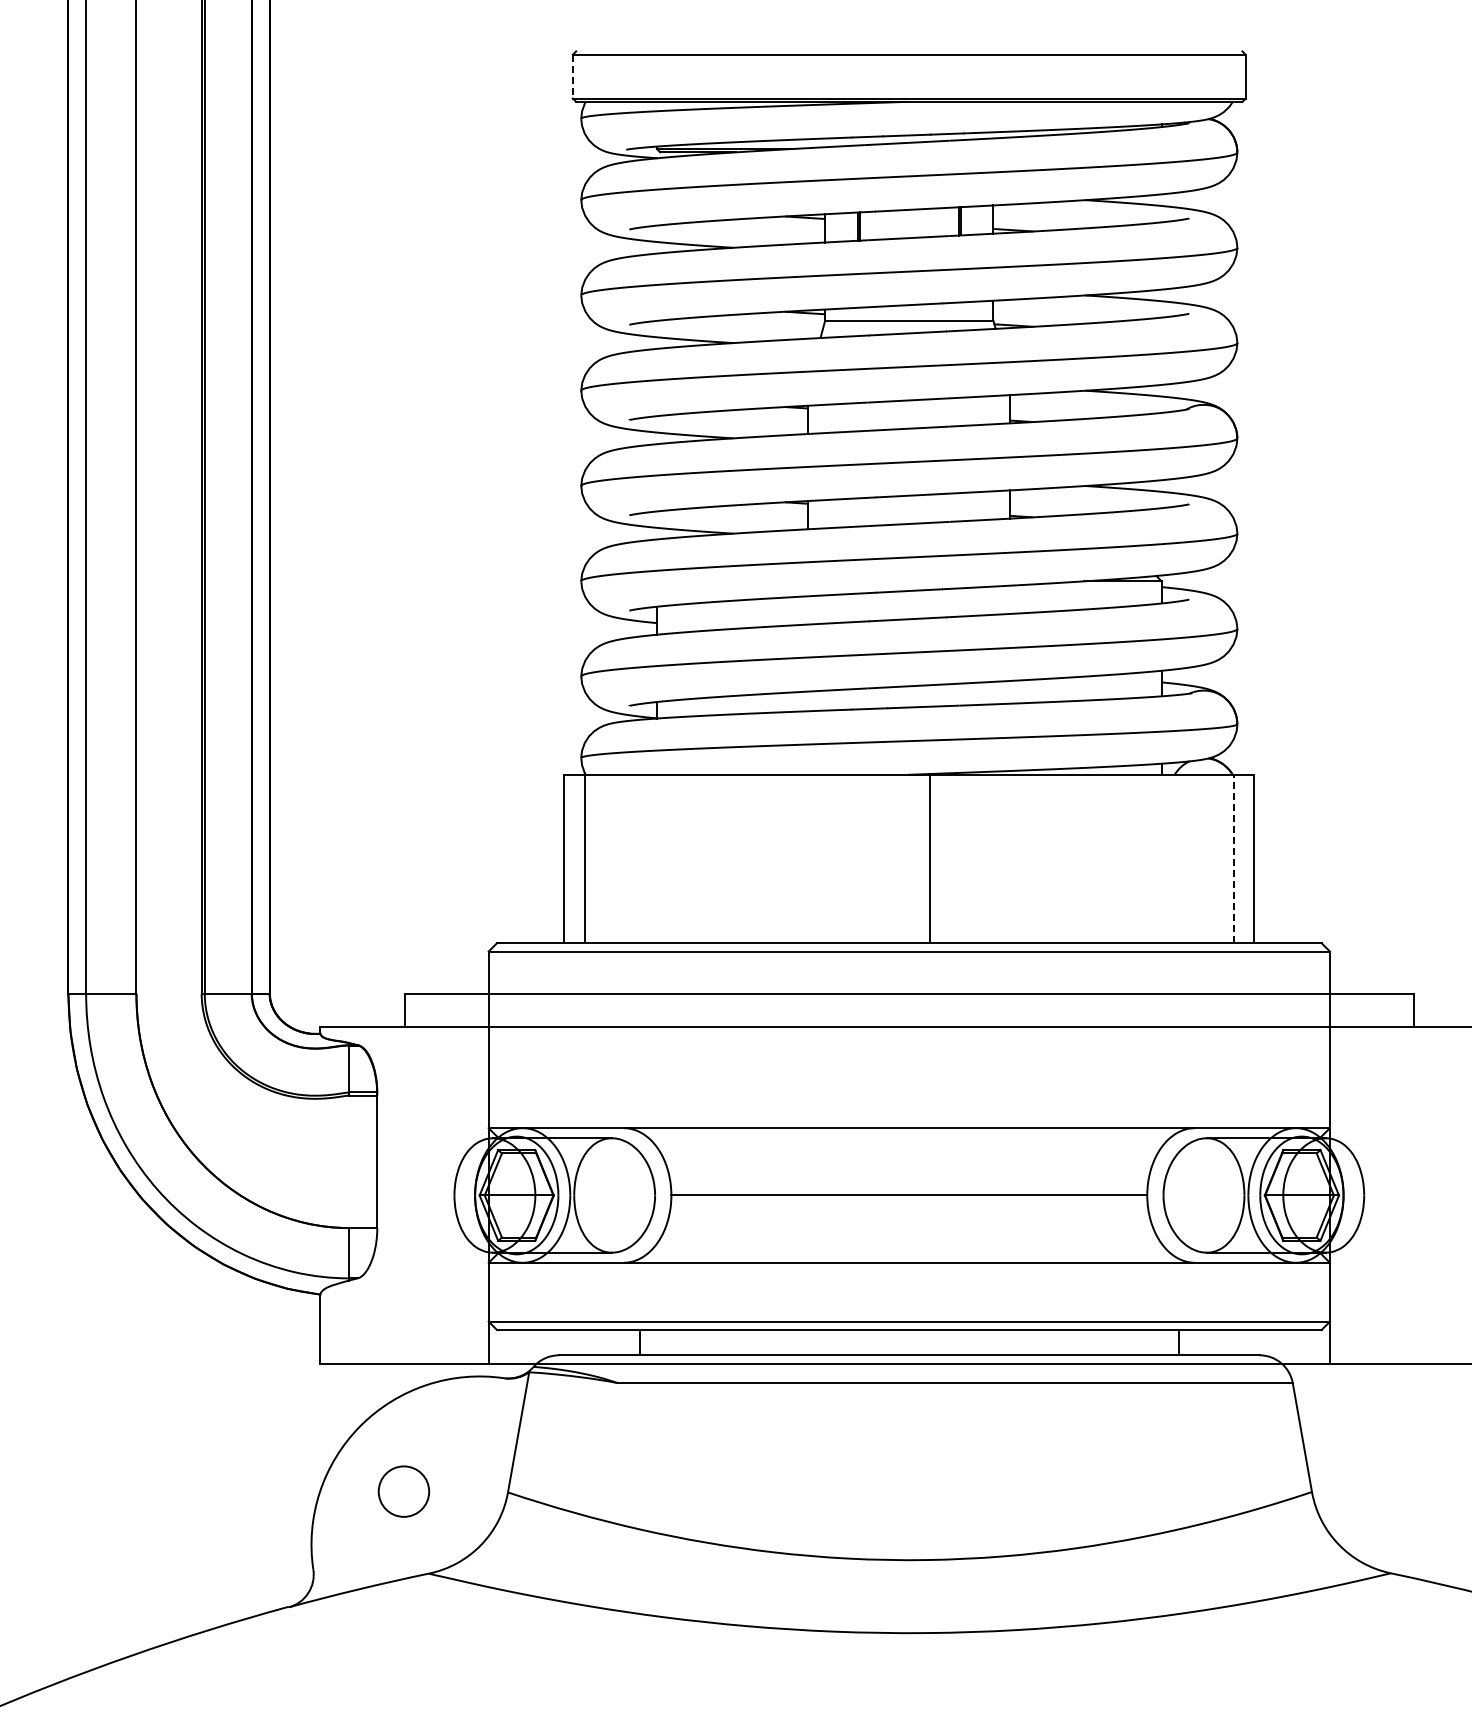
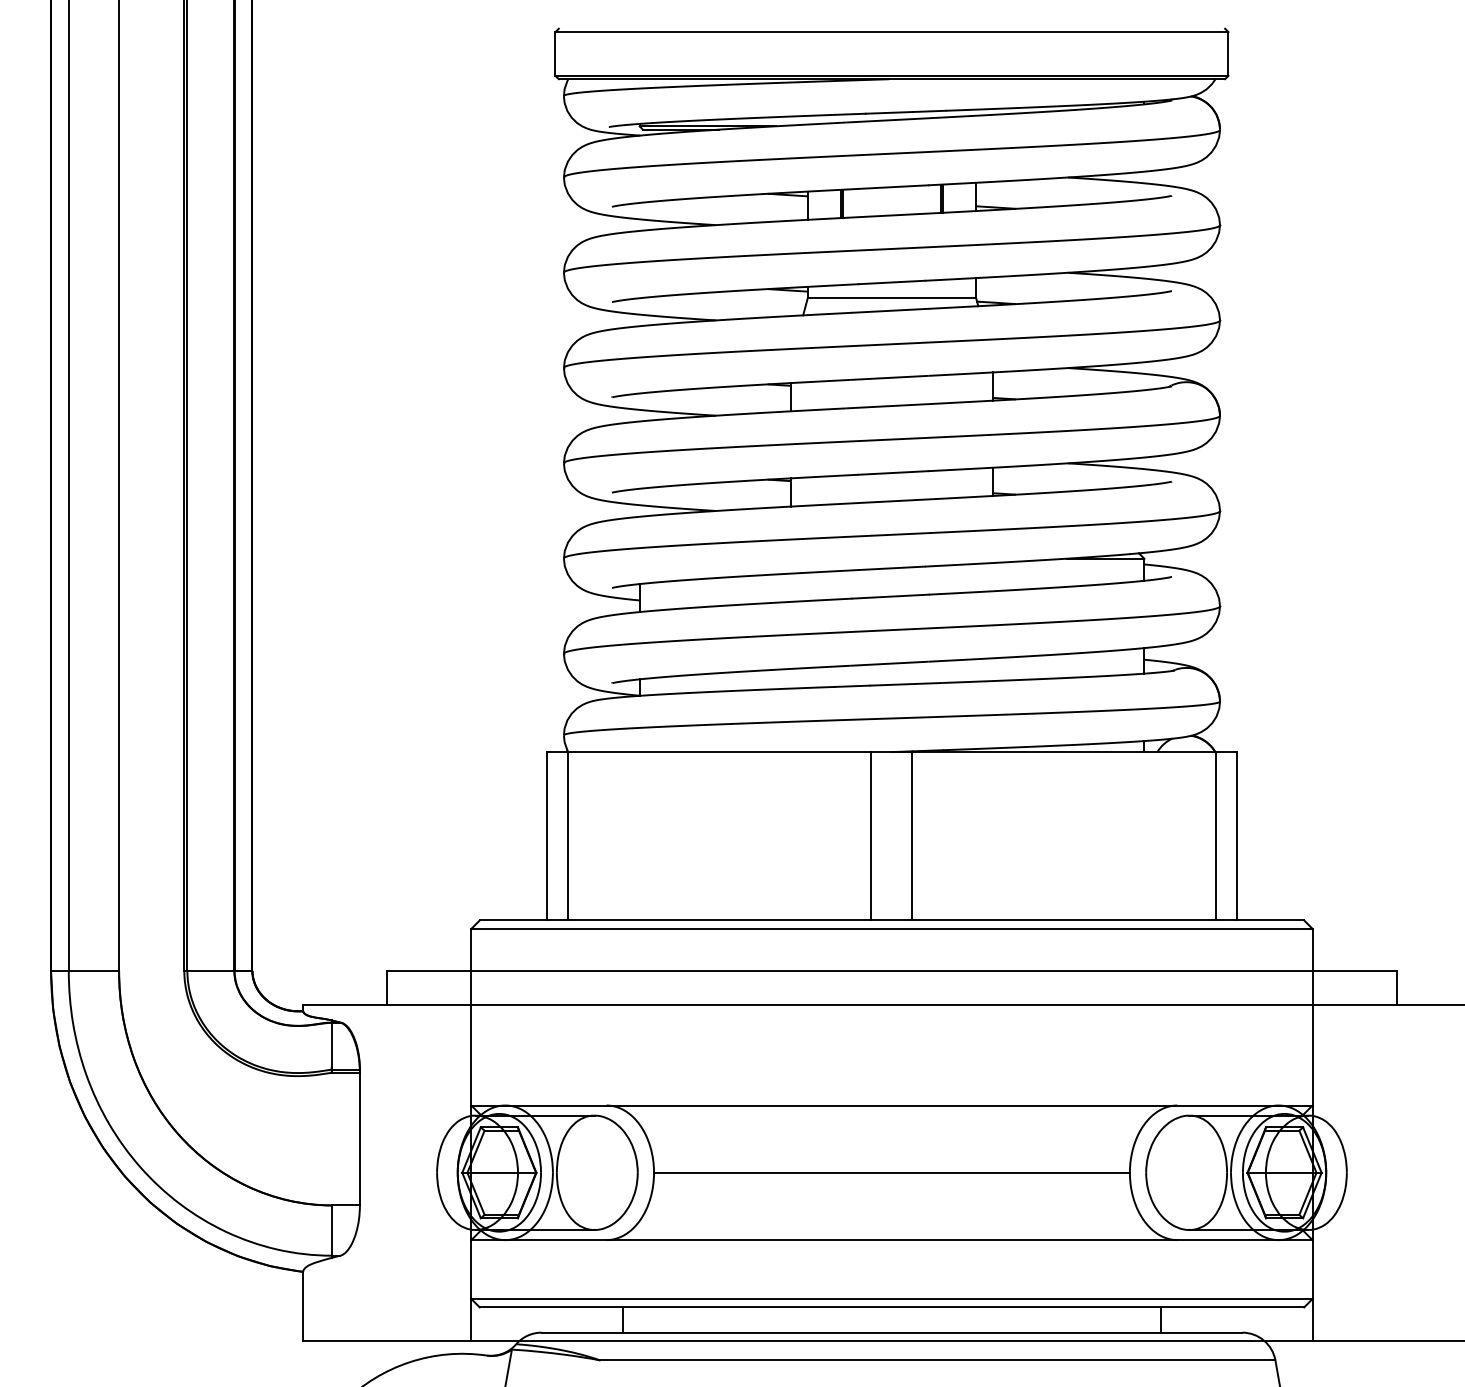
line: (572, 76) -> (555, 53), dashed -> solid
line: (888, 858) -> (871, 835), added
line: (1233, 858) -> (1216, 835), dashed -> solid

